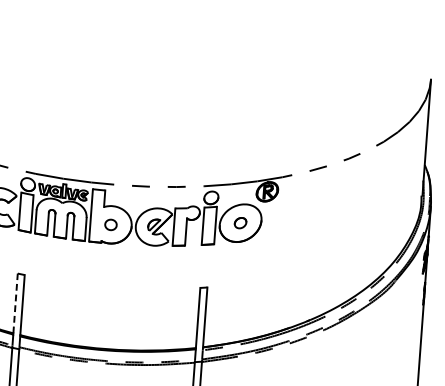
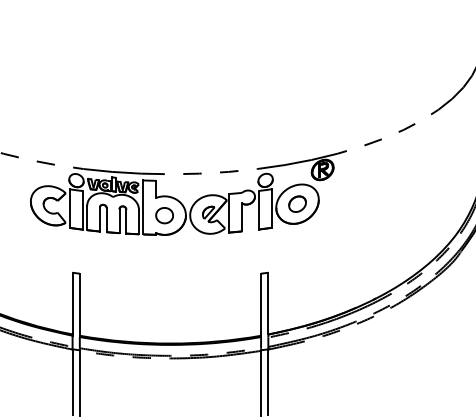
part: (240, 222) -> (297, 203), size x1.43
part: (110, 224) -> (164, 215), size x1.43
line: (15, 303) -> (72, 303), dashed -> solid

